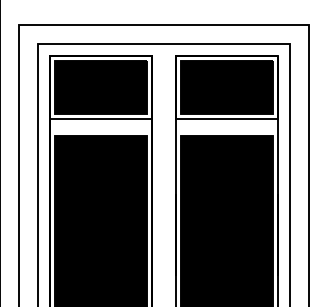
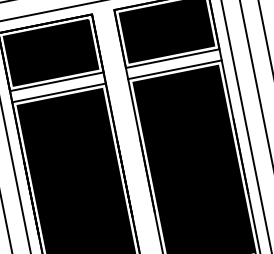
line: (100, 130) -> (58, 92), added
line: (226, 130) -> (174, 69), added

